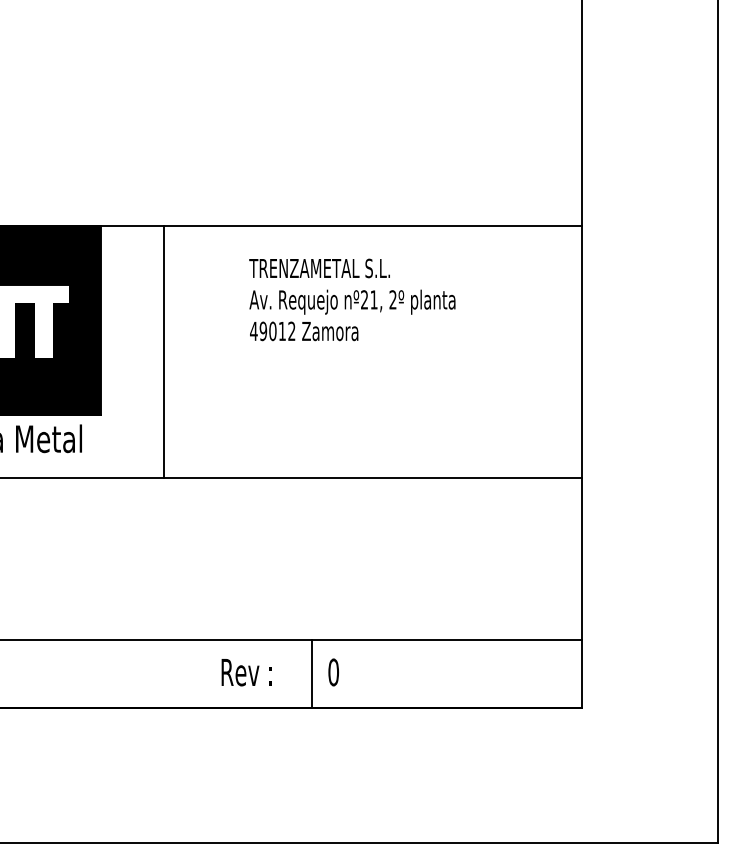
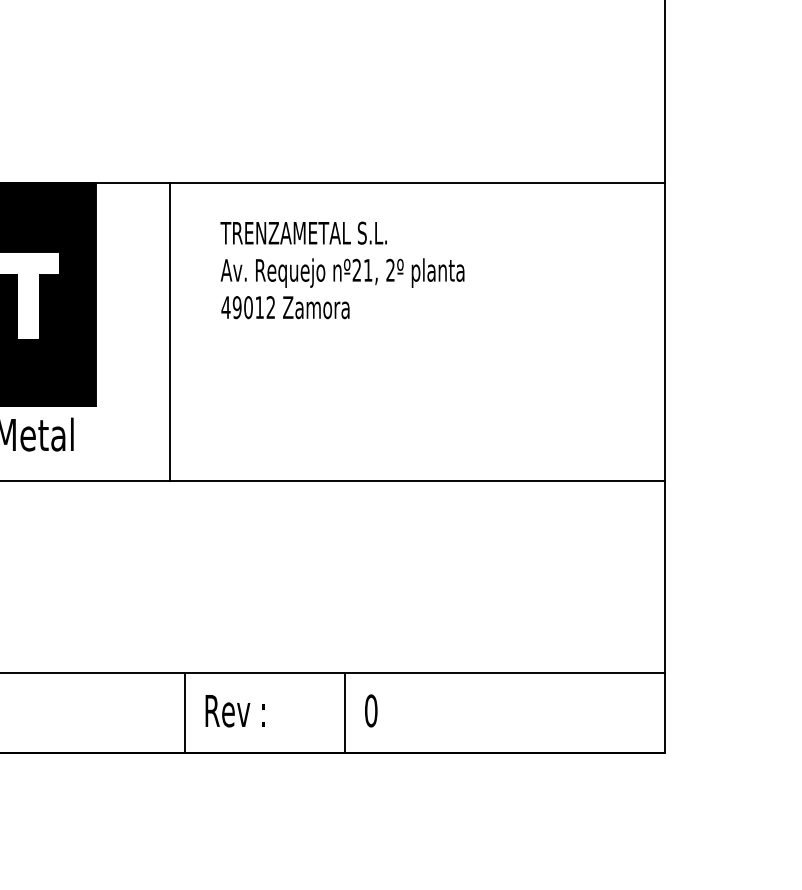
text: (352, 299) -> (342, 269), moved
text: (246, 672) -> (235, 711), moved
line: (176, 673) -> (185, 712), added

